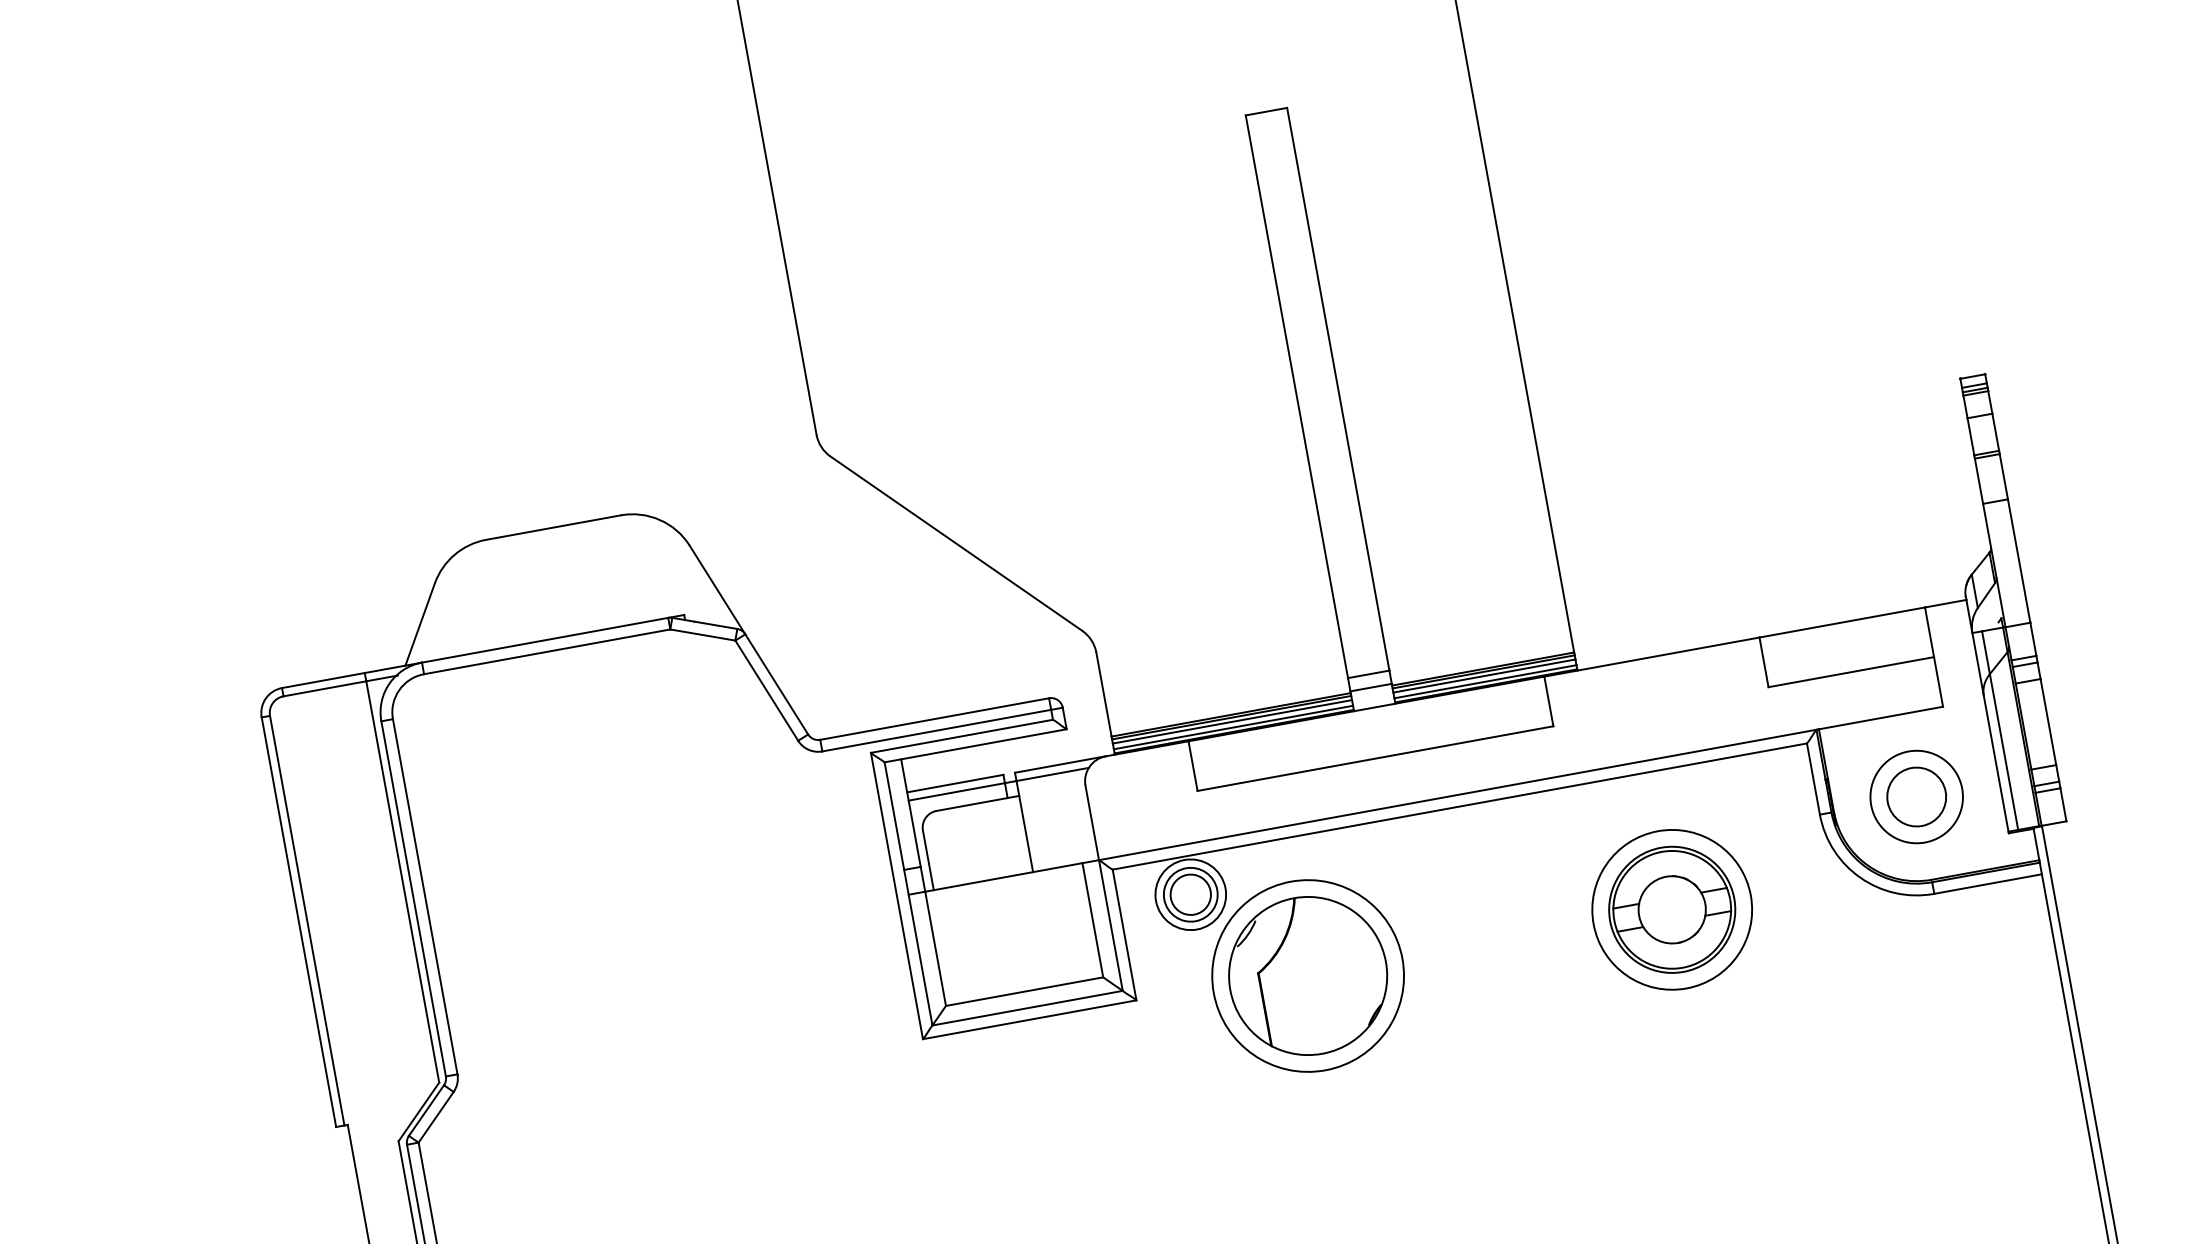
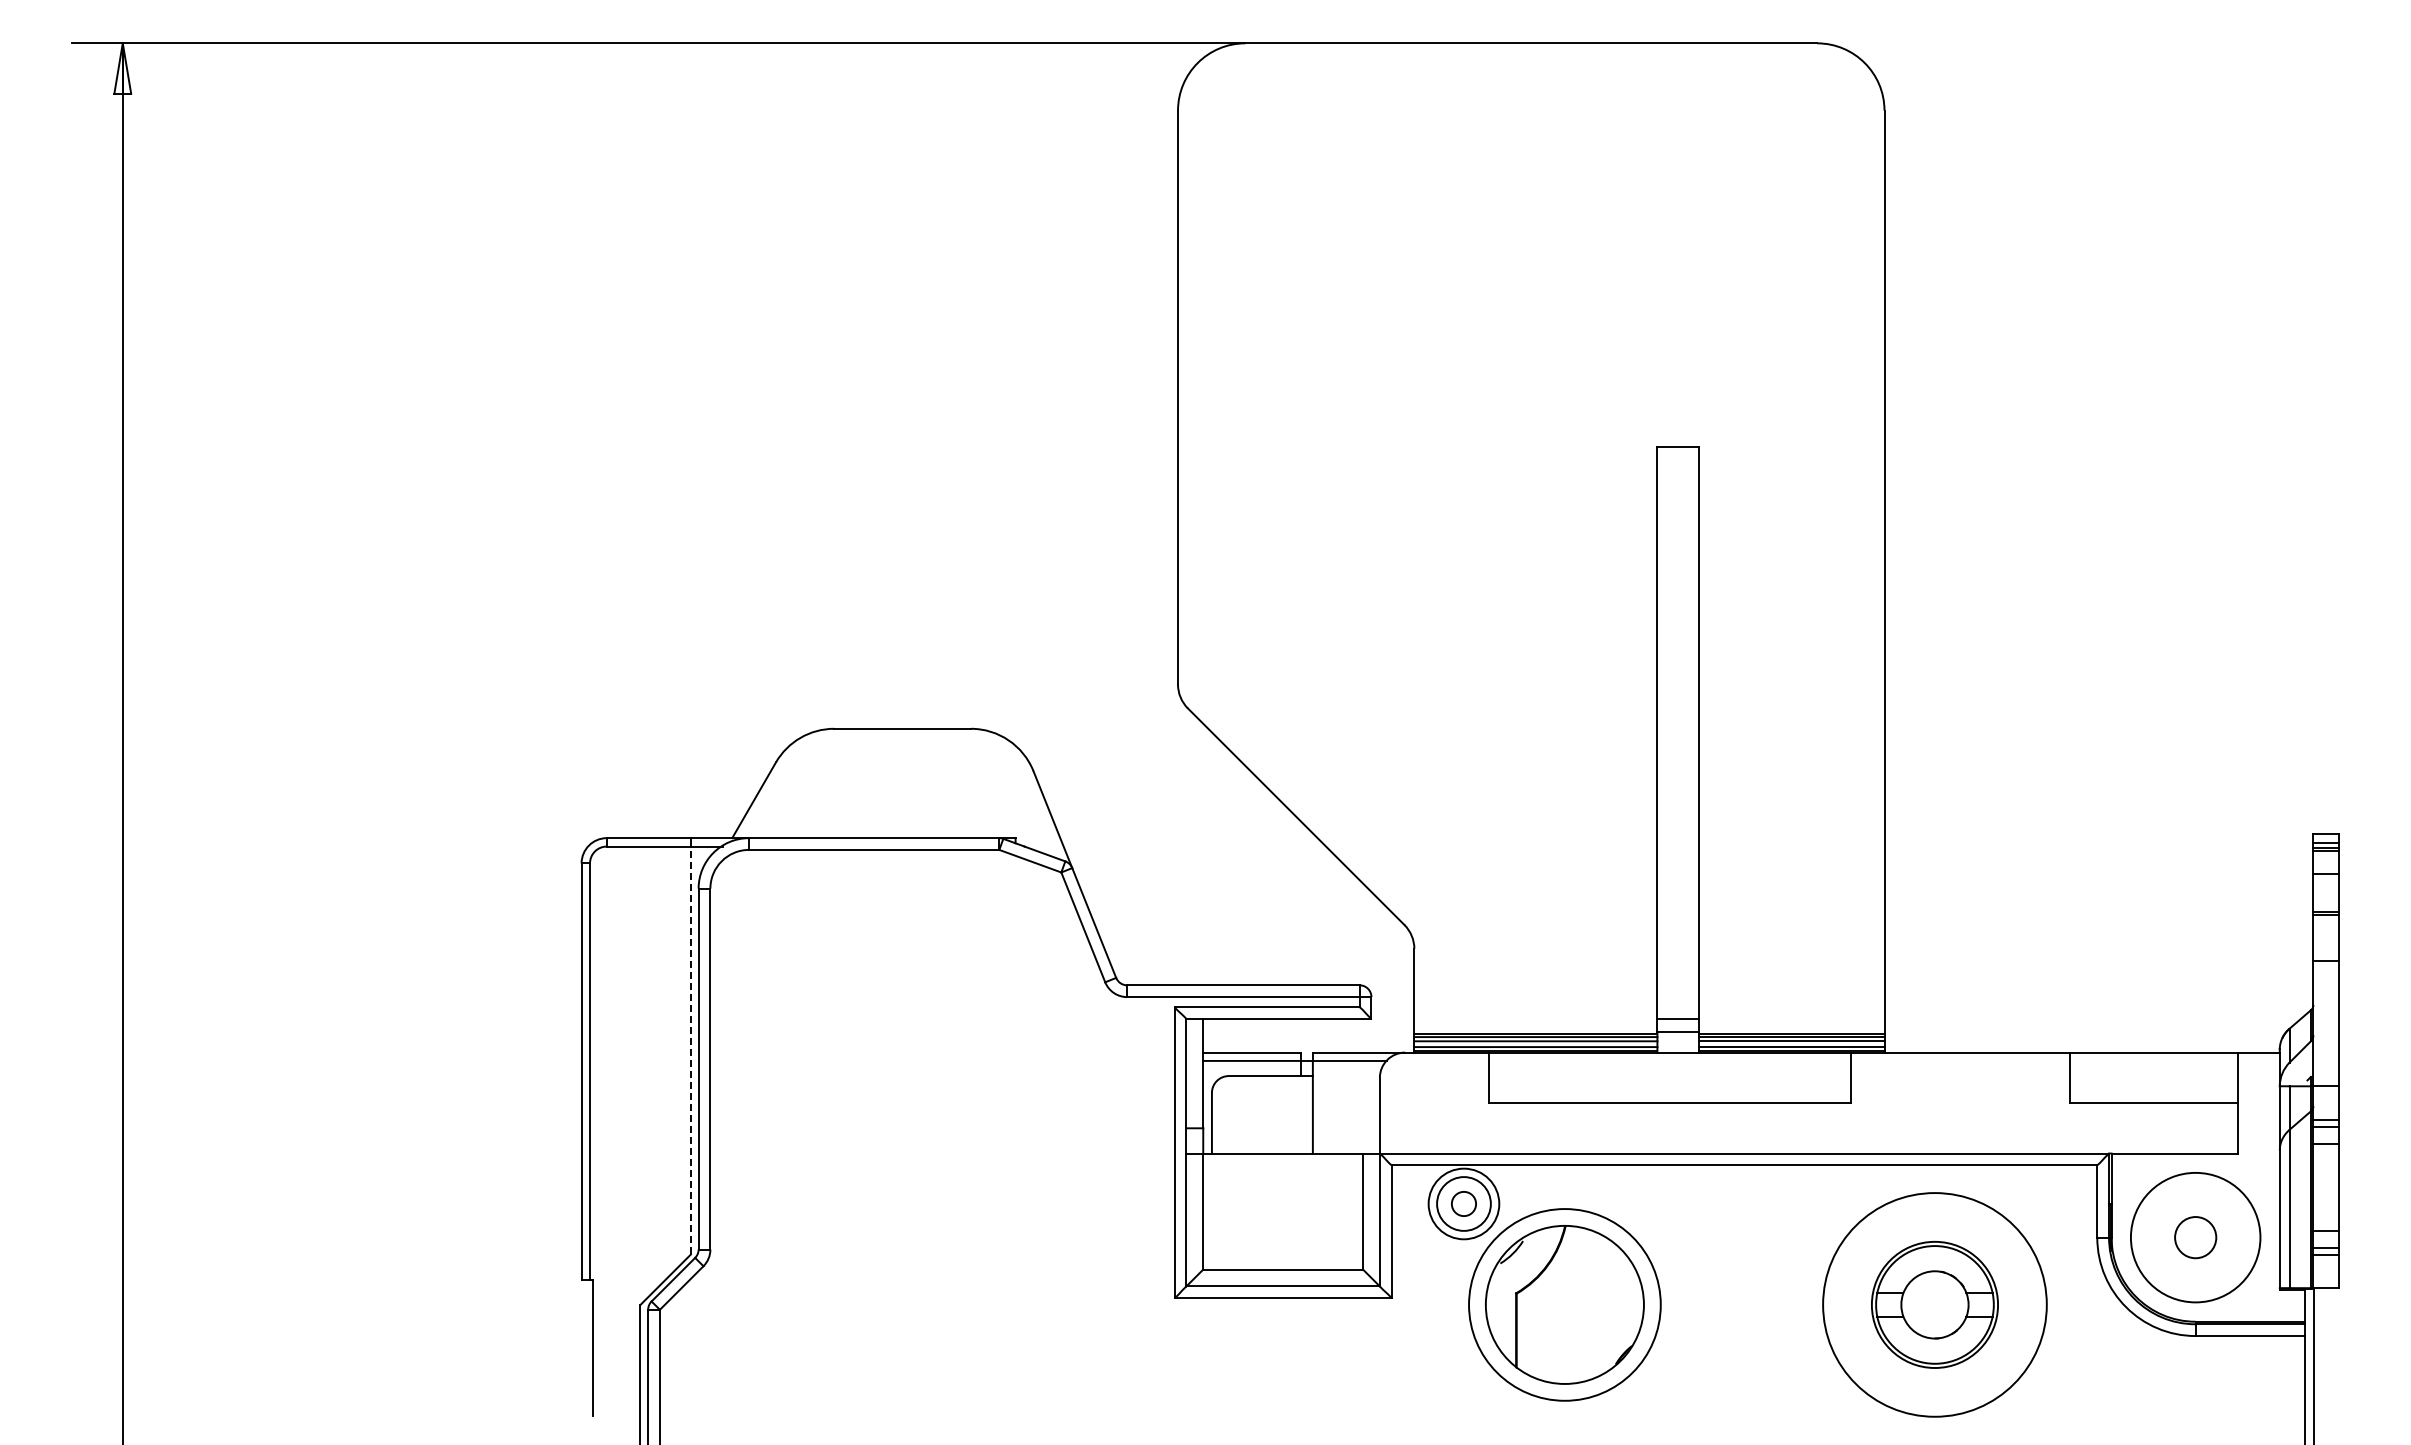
circle: (1916, 796) -> (2195, 1237), size x0.7
circle: (1916, 796) -> (2195, 1237), size x1.4
line: (402, 882) -> (690, 1050), solid -> dashed
circle: (1190, 894) -> (1463, 1203), size x0.6
circle: (1671, 909) -> (1934, 1304), size x1.4

